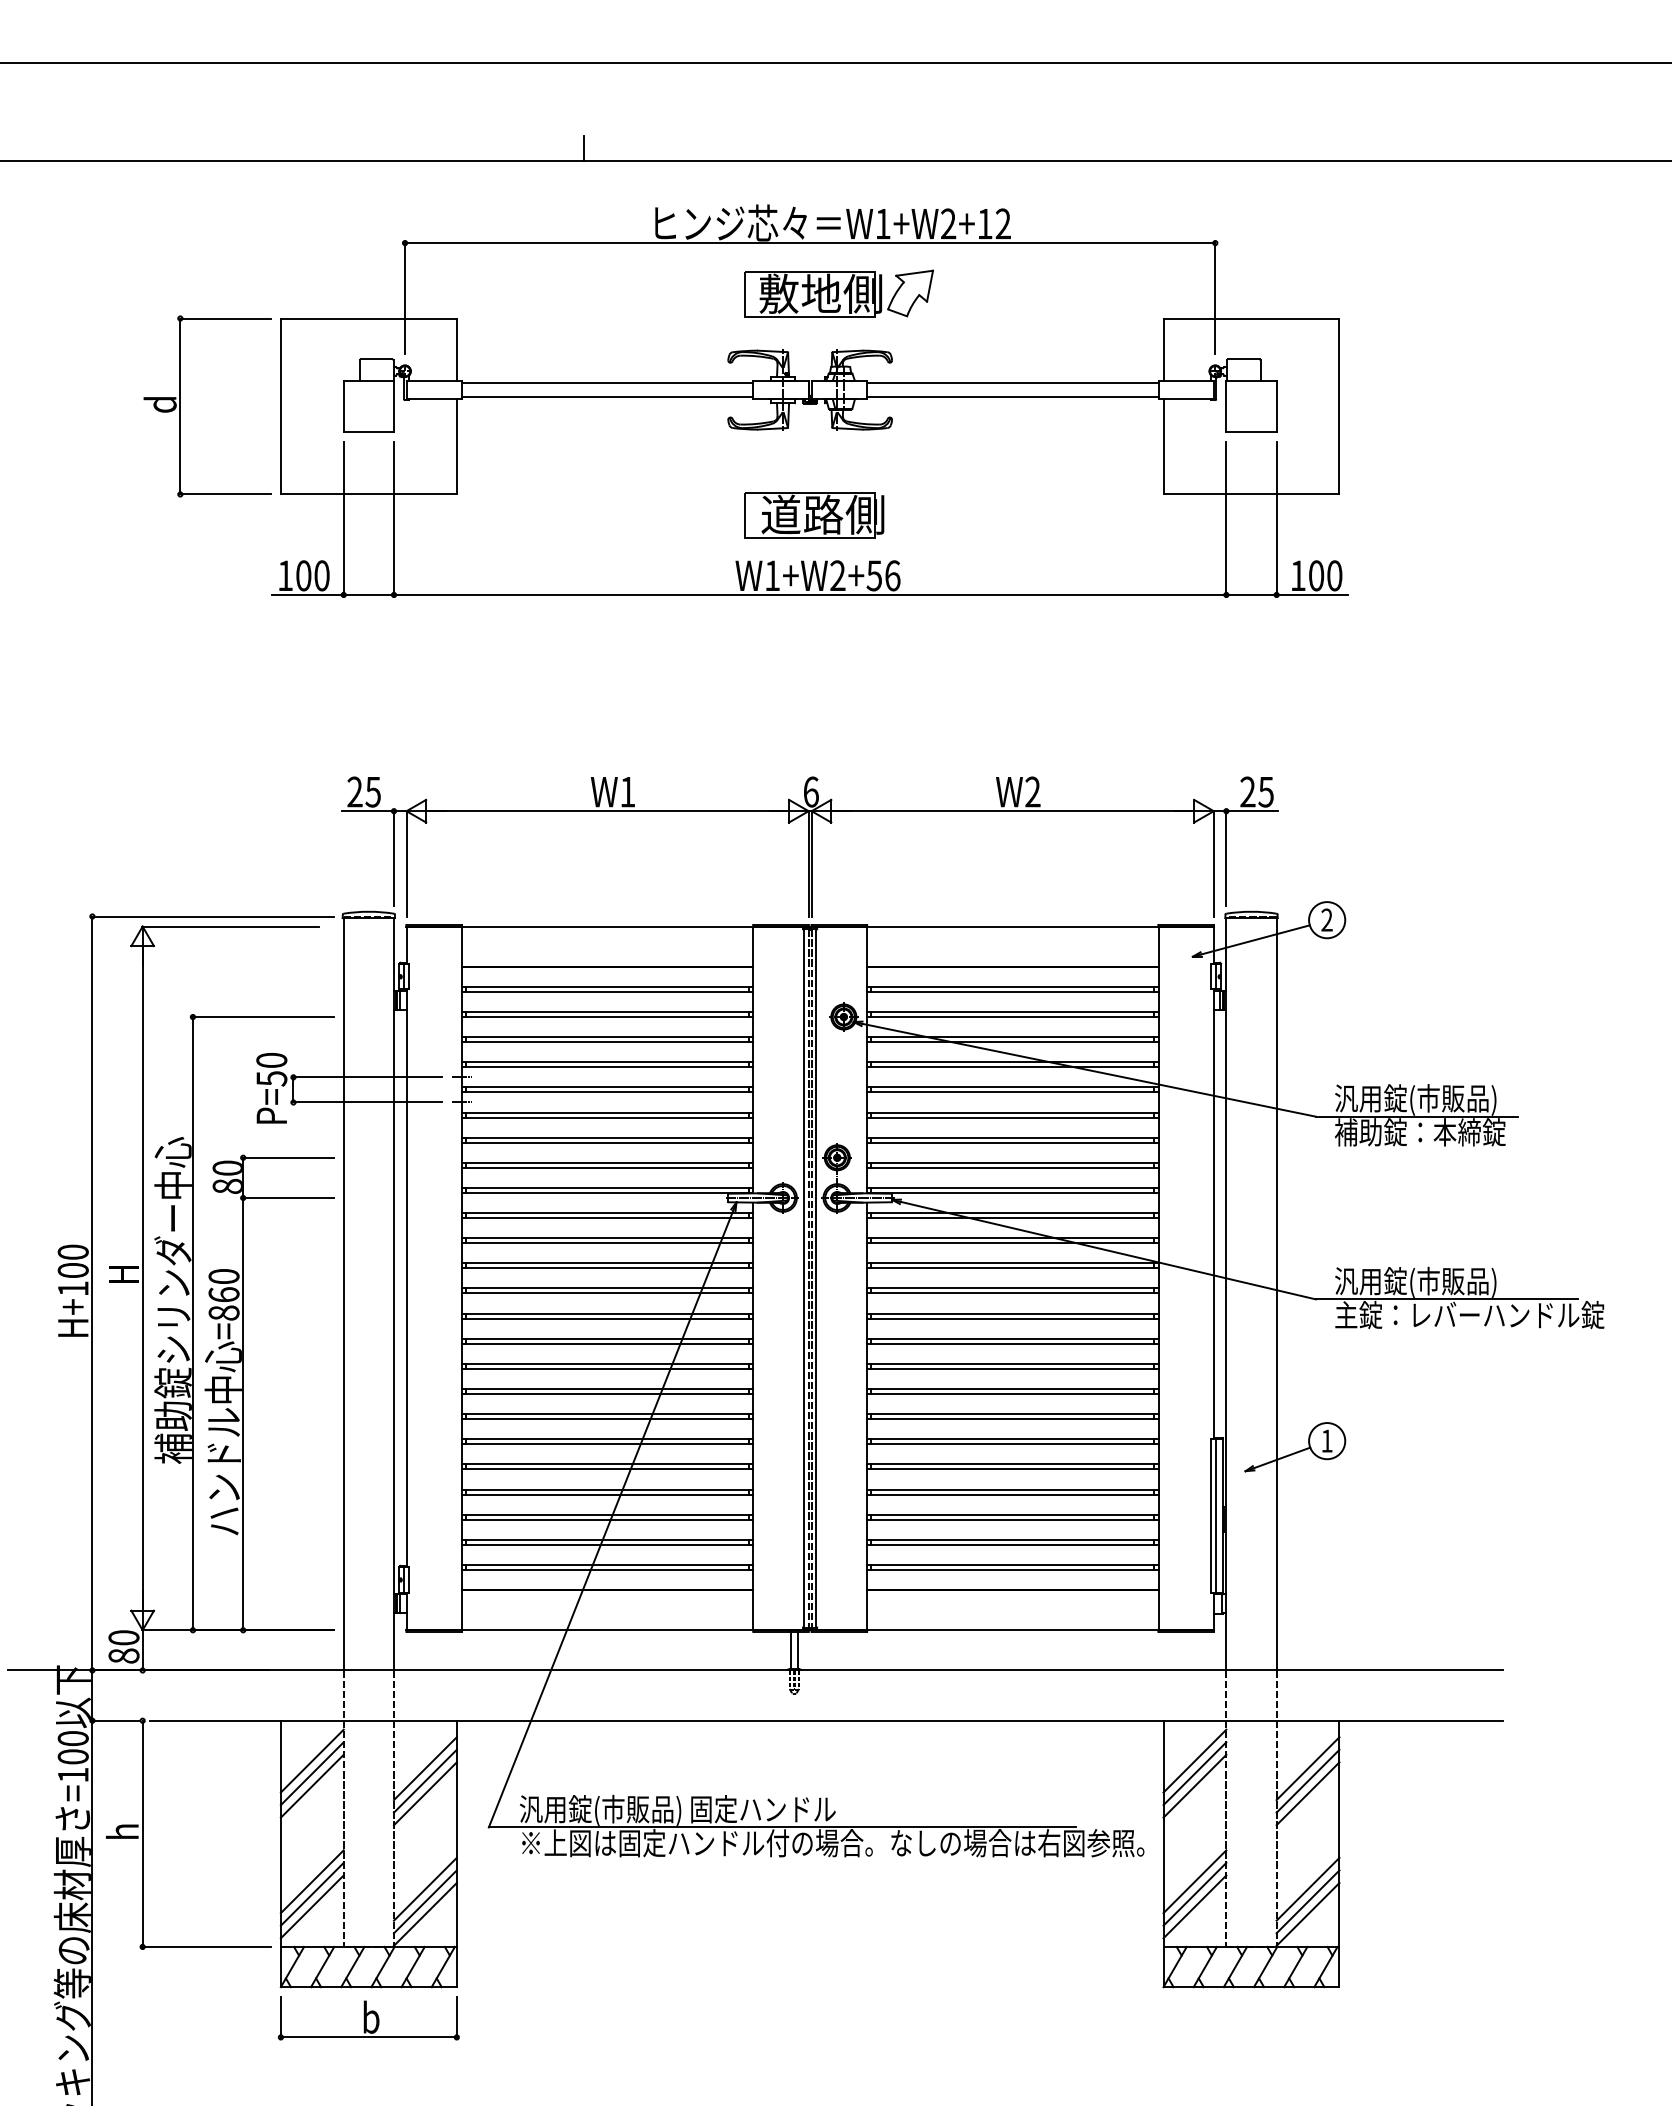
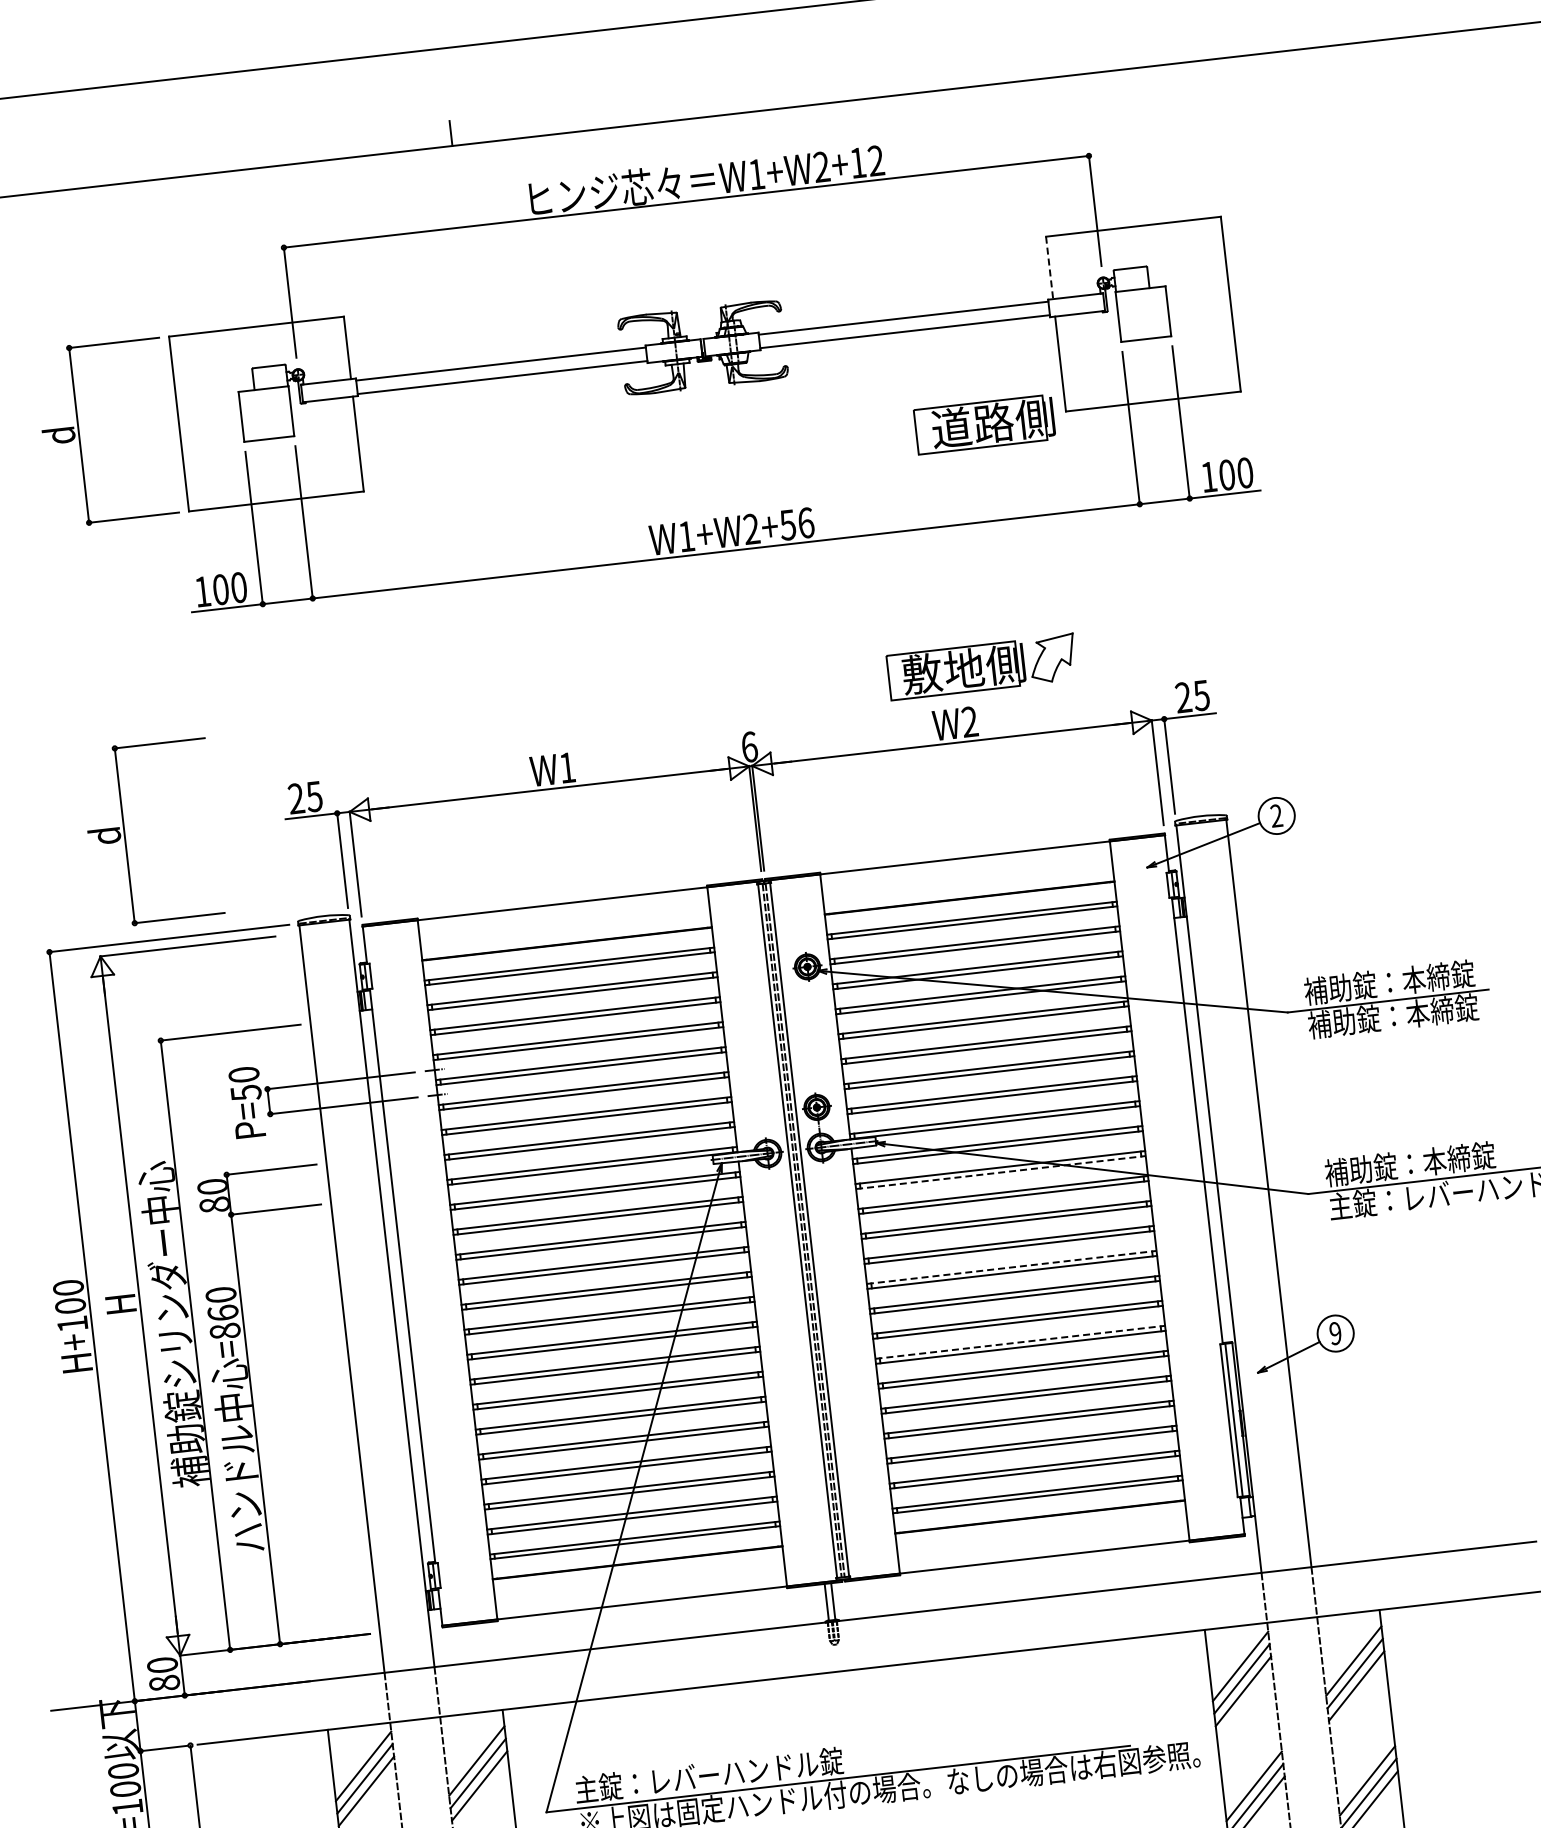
part: (838, 293) -> (981, 666), moved
line: (1163, 350) -> (1049, 268), solid -> dashed
part: (814, 515) -> (984, 424), moved
part: (180, 809) -> (124, 835), added
text: (1420, 1099) -> (1389, 983), 汎用錠(市販品) -> 補助錠：本締錠
line: (1012, 1243) -> (1000, 1172), solid -> dashed
text: (1419, 1281) -> (1409, 1164), 汎用錠(市販品) -> 補助錠：本締錠
line: (1012, 1338) -> (1011, 1267), solid -> dashed
line: (1012, 1414) -> (1020, 1342), solid -> dashed
text: (1326, 1440) -> (1334, 1333), 1 -> 9
text: (677, 1809) -> (731, 1773), 汎用錠(市販品) 固定ハンドル -> 主錠：レバーハンドル錠

